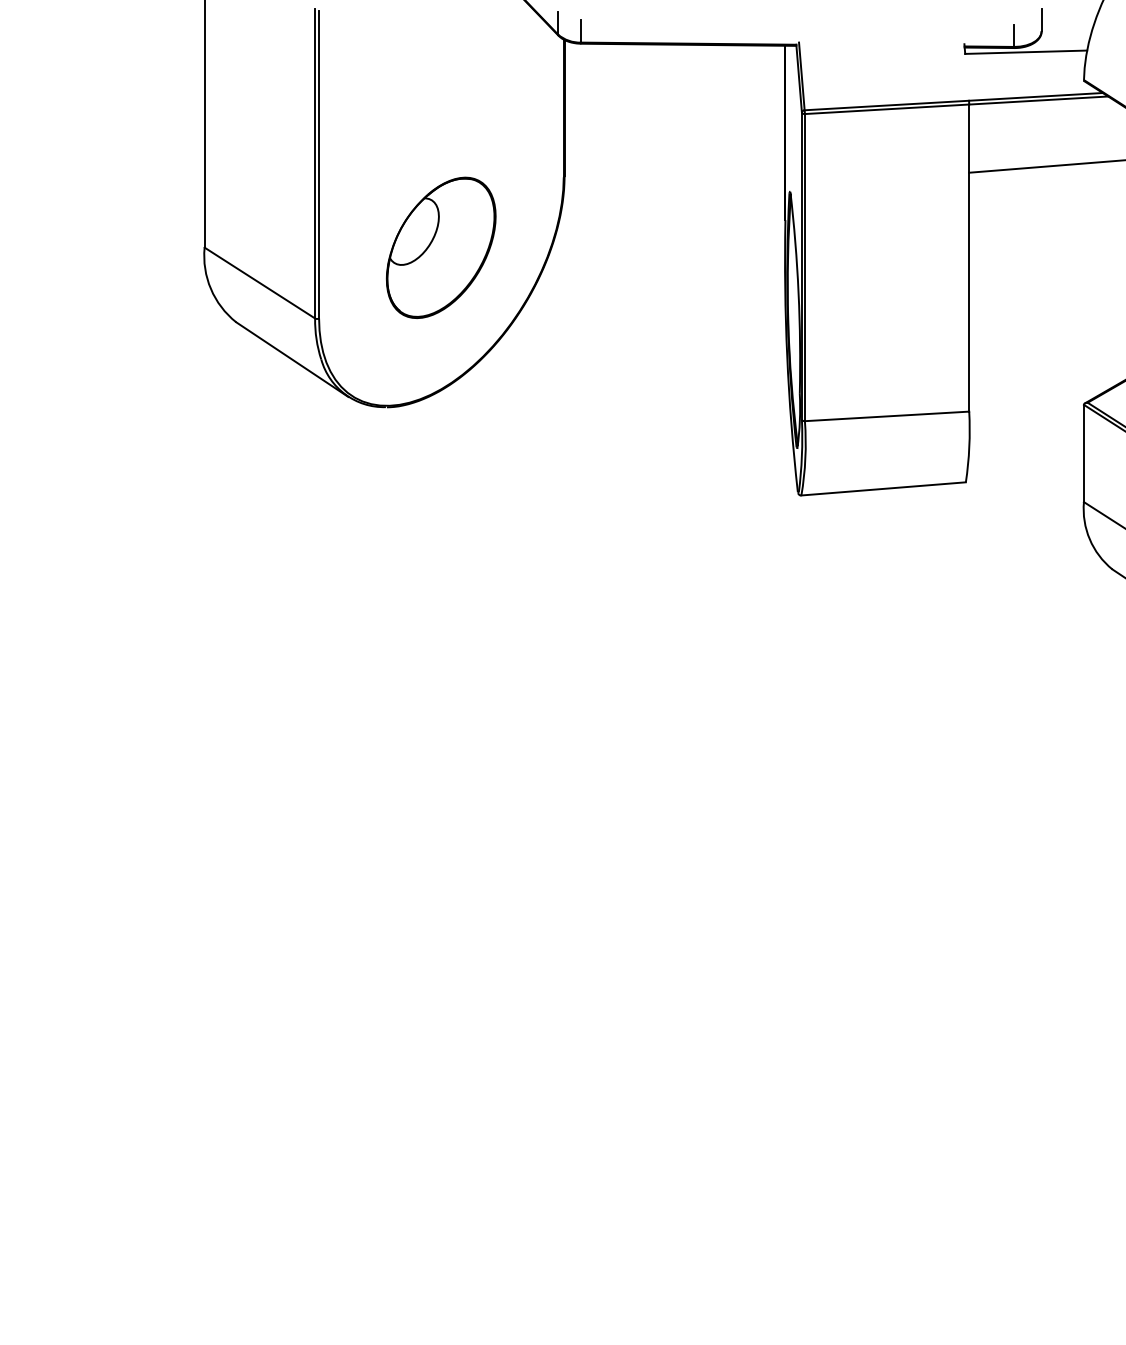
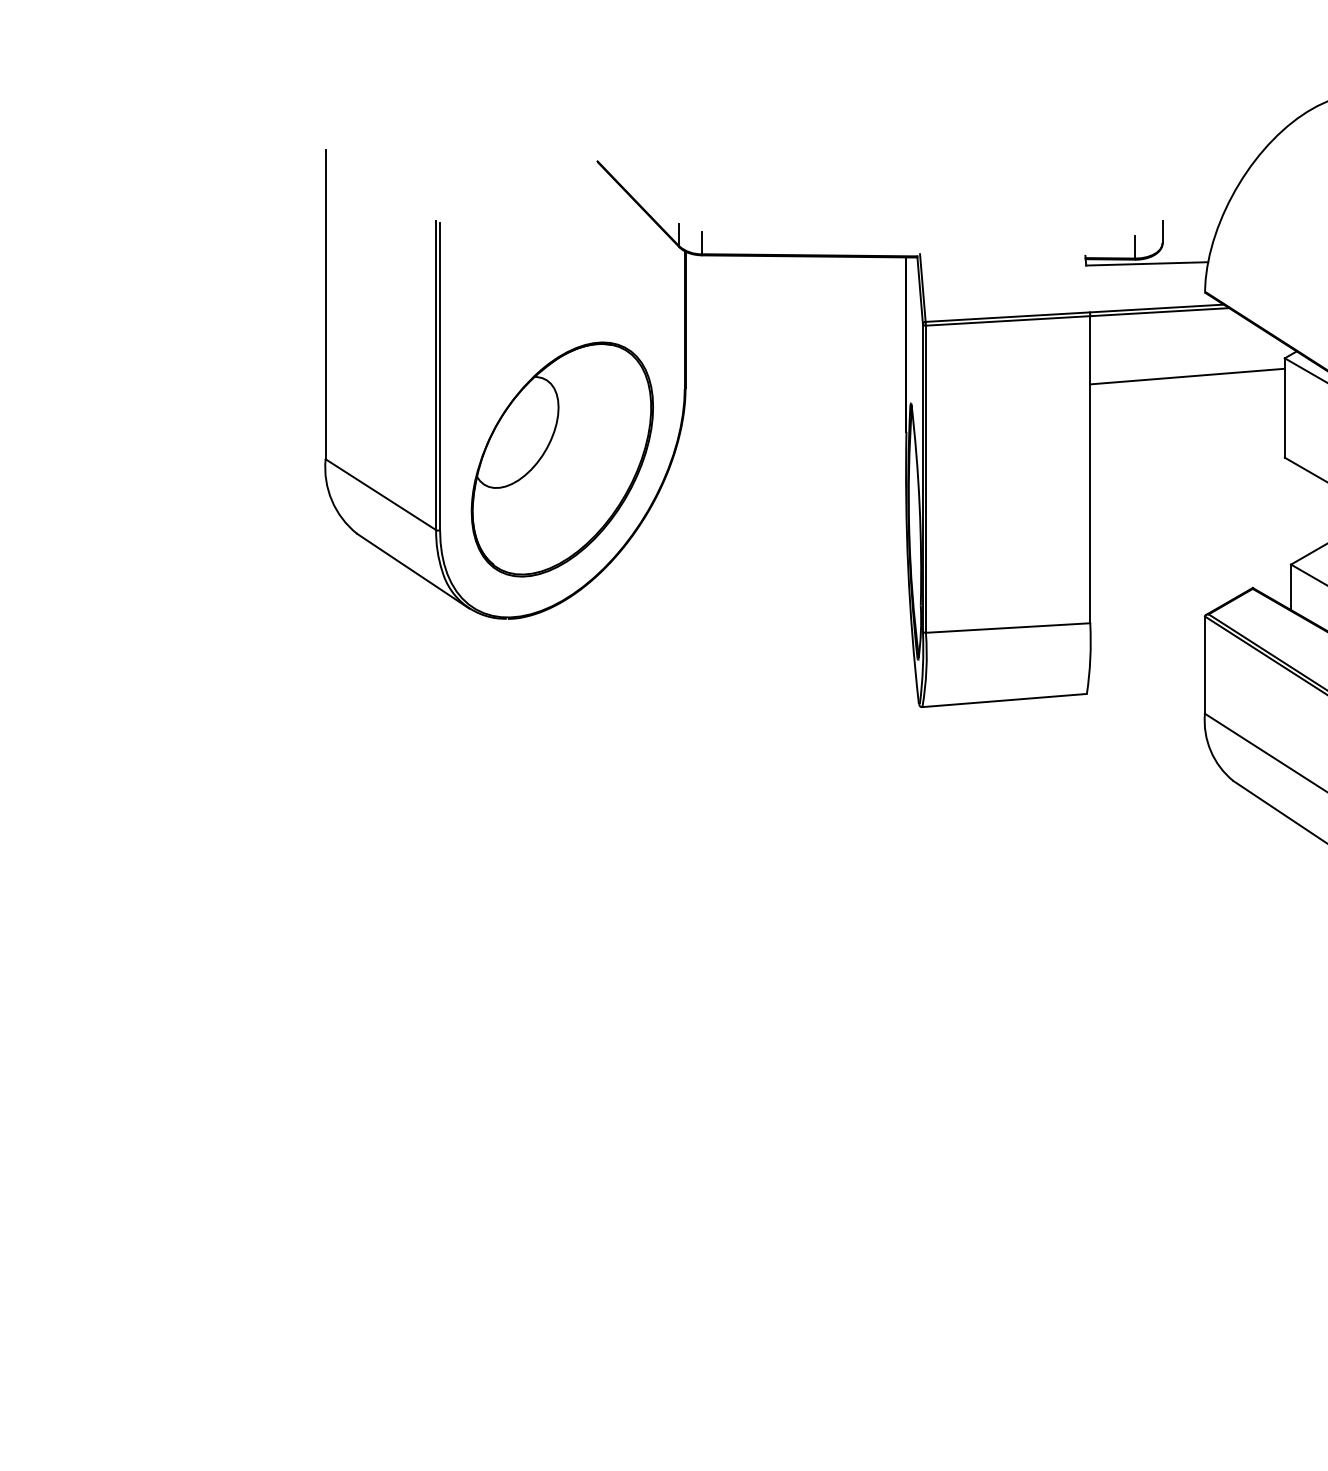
part: (440, 247) -> (561, 459), size x1.67

